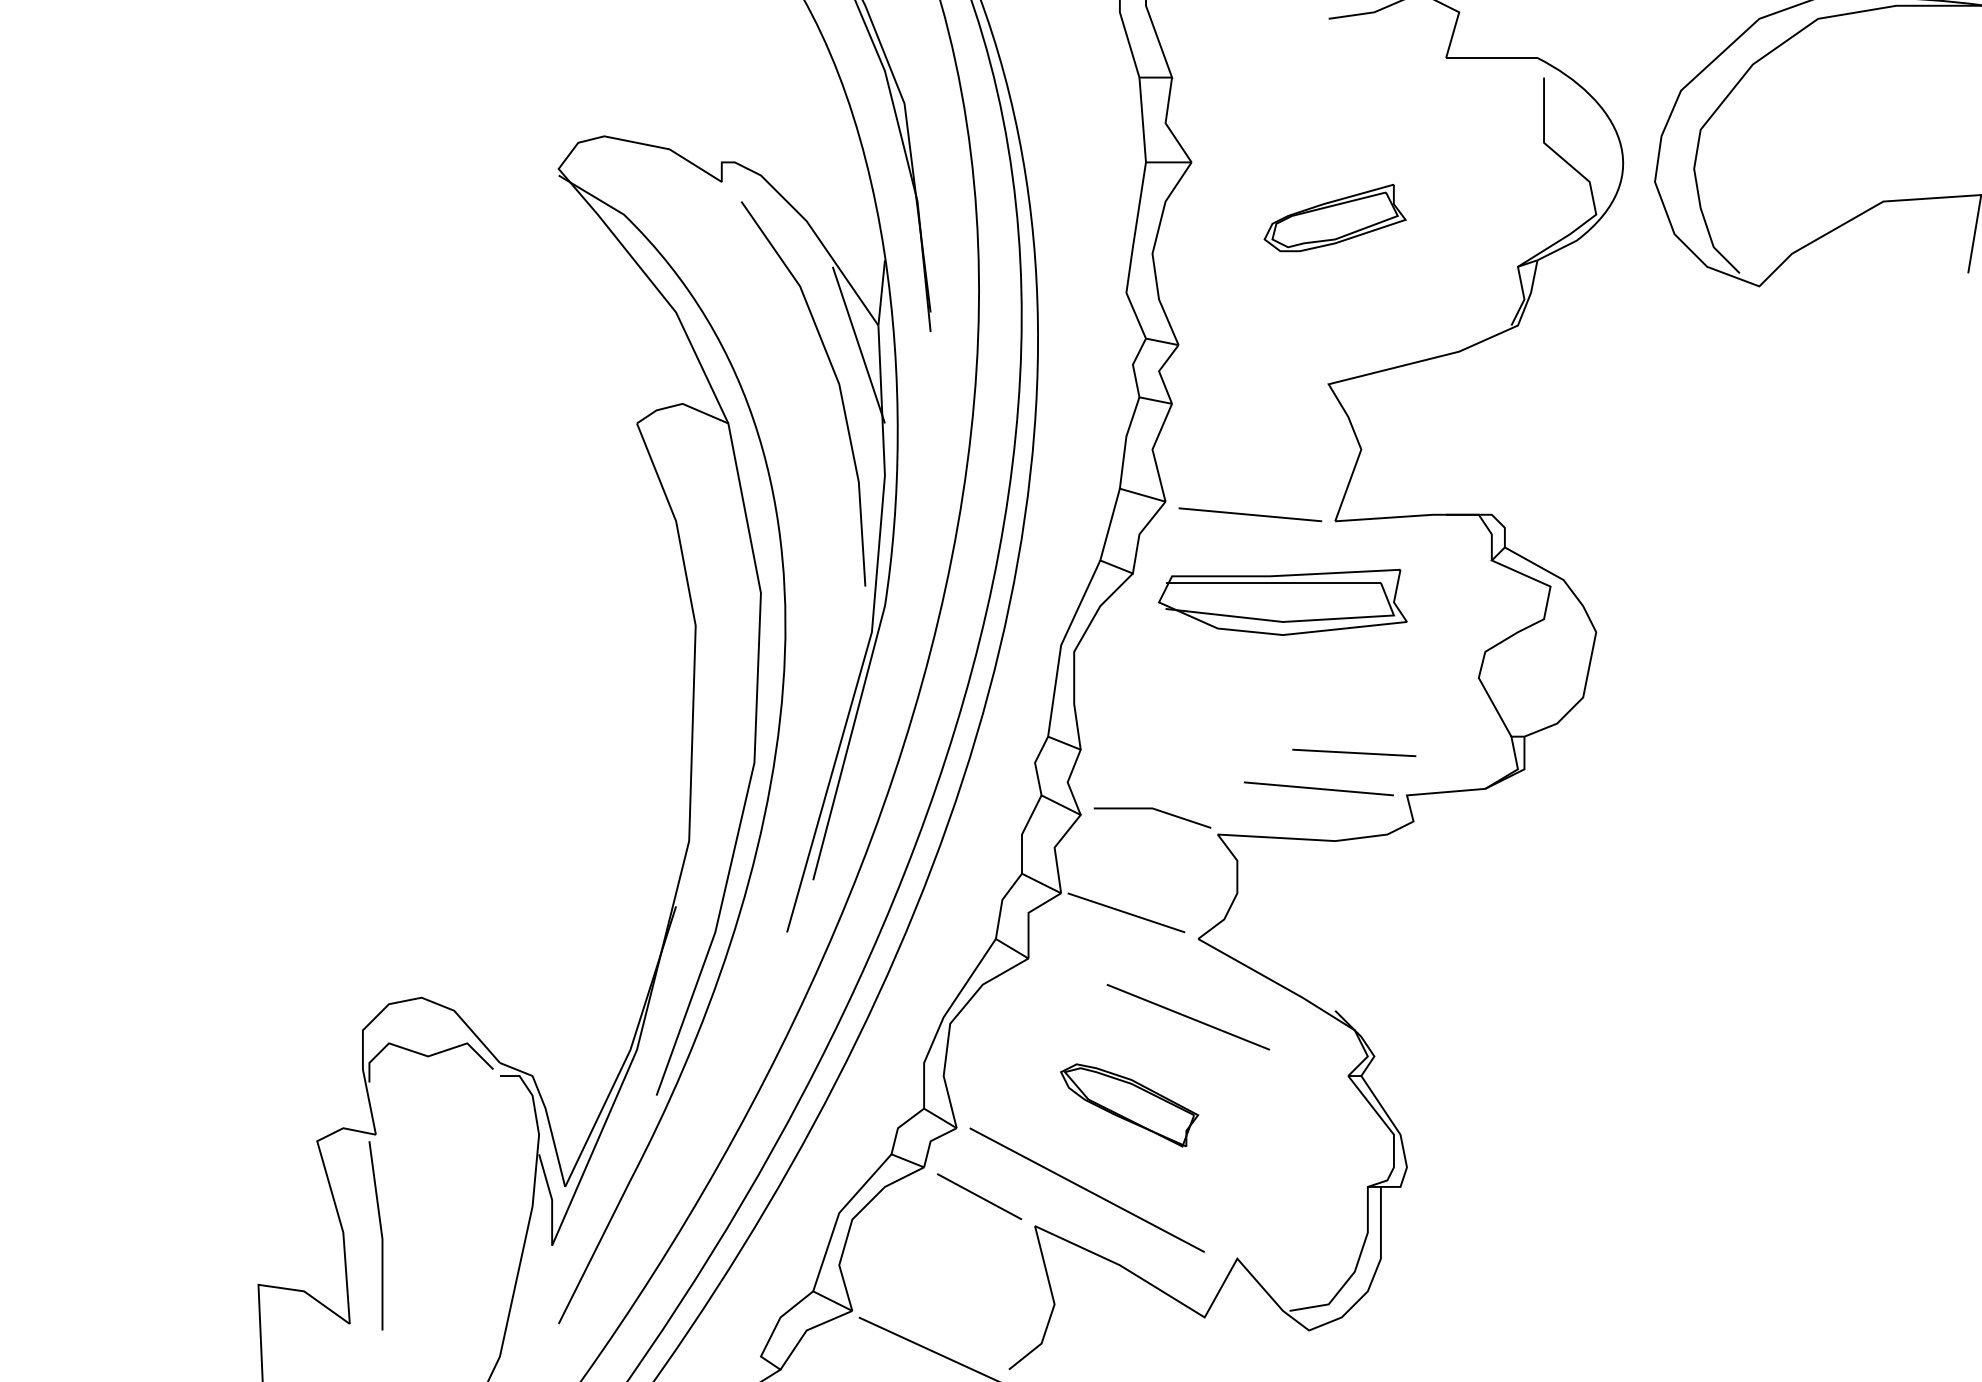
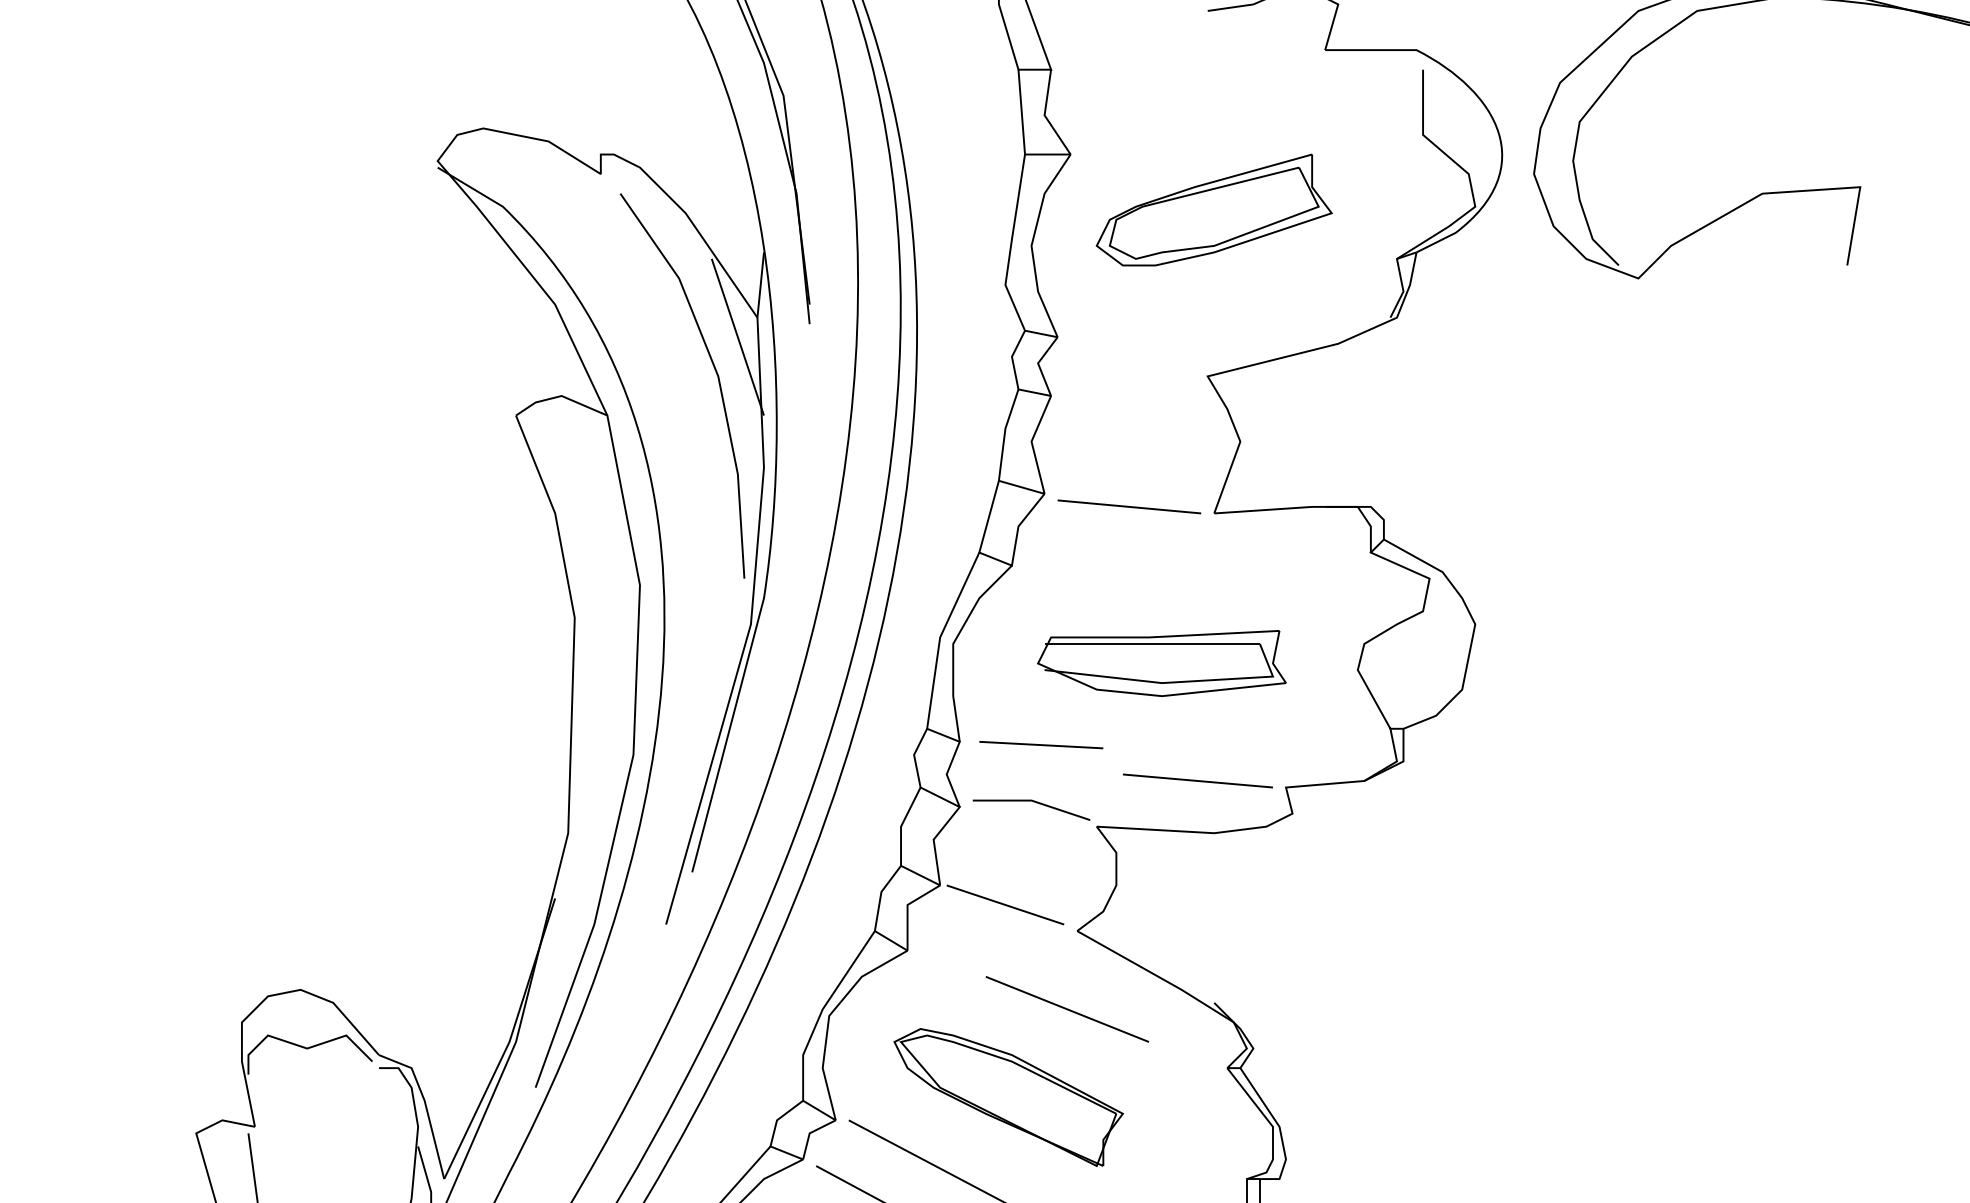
part: (1334, 217) -> (1213, 209), size x1.67
part: (1282, 601) -> (1161, 662), moved
line: (1354, 752) -> (1041, 744), moved
part: (1129, 1105) -> (1008, 1097), size x1.67

